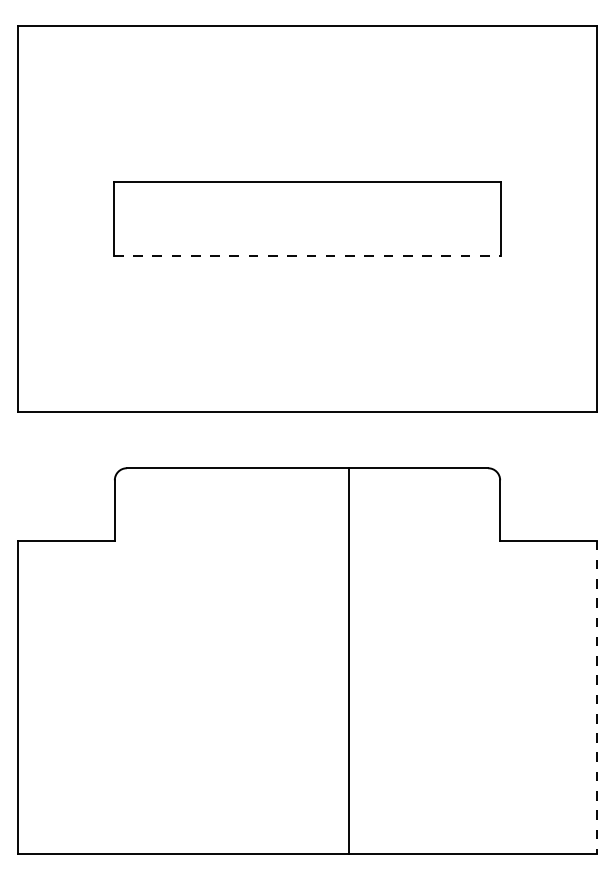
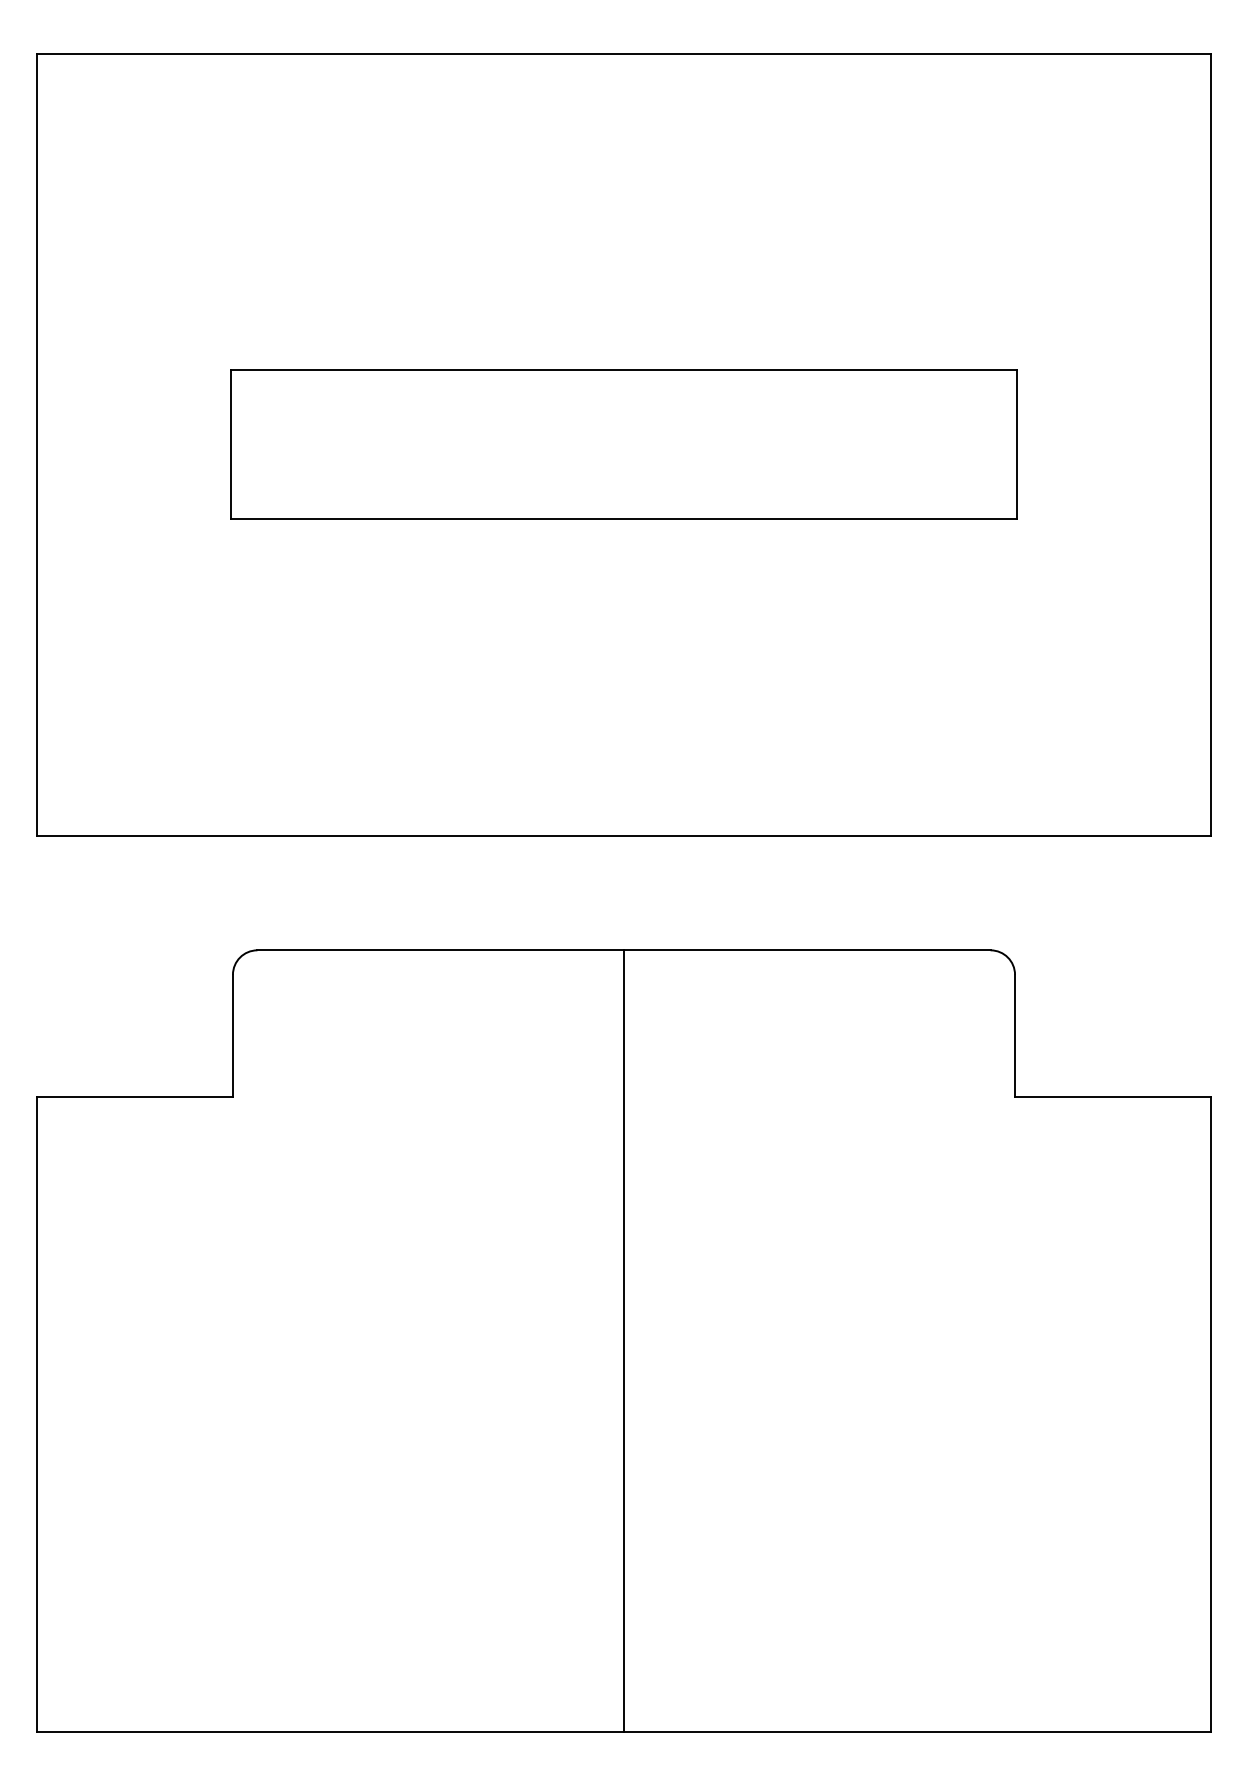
line: (307, 255) -> (624, 518), dashed -> solid
line: (348, 660) -> (624, 1340), moved
line: (596, 697) -> (1210, 1415), dashed -> solid

